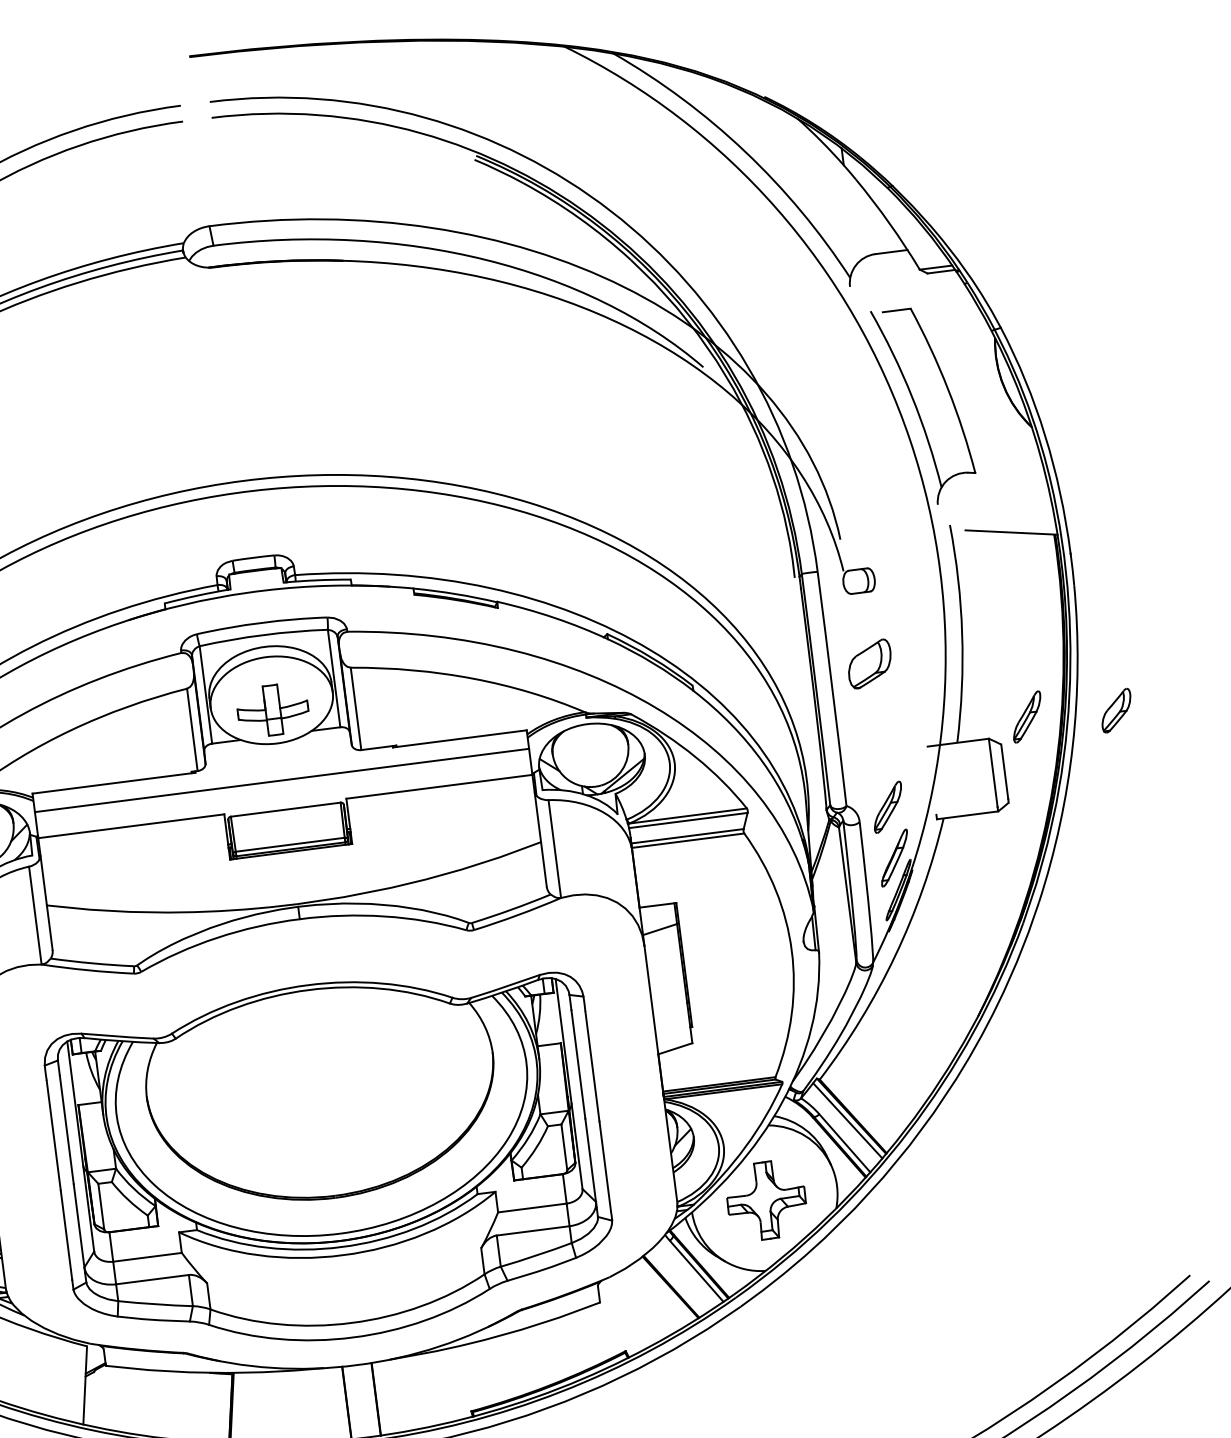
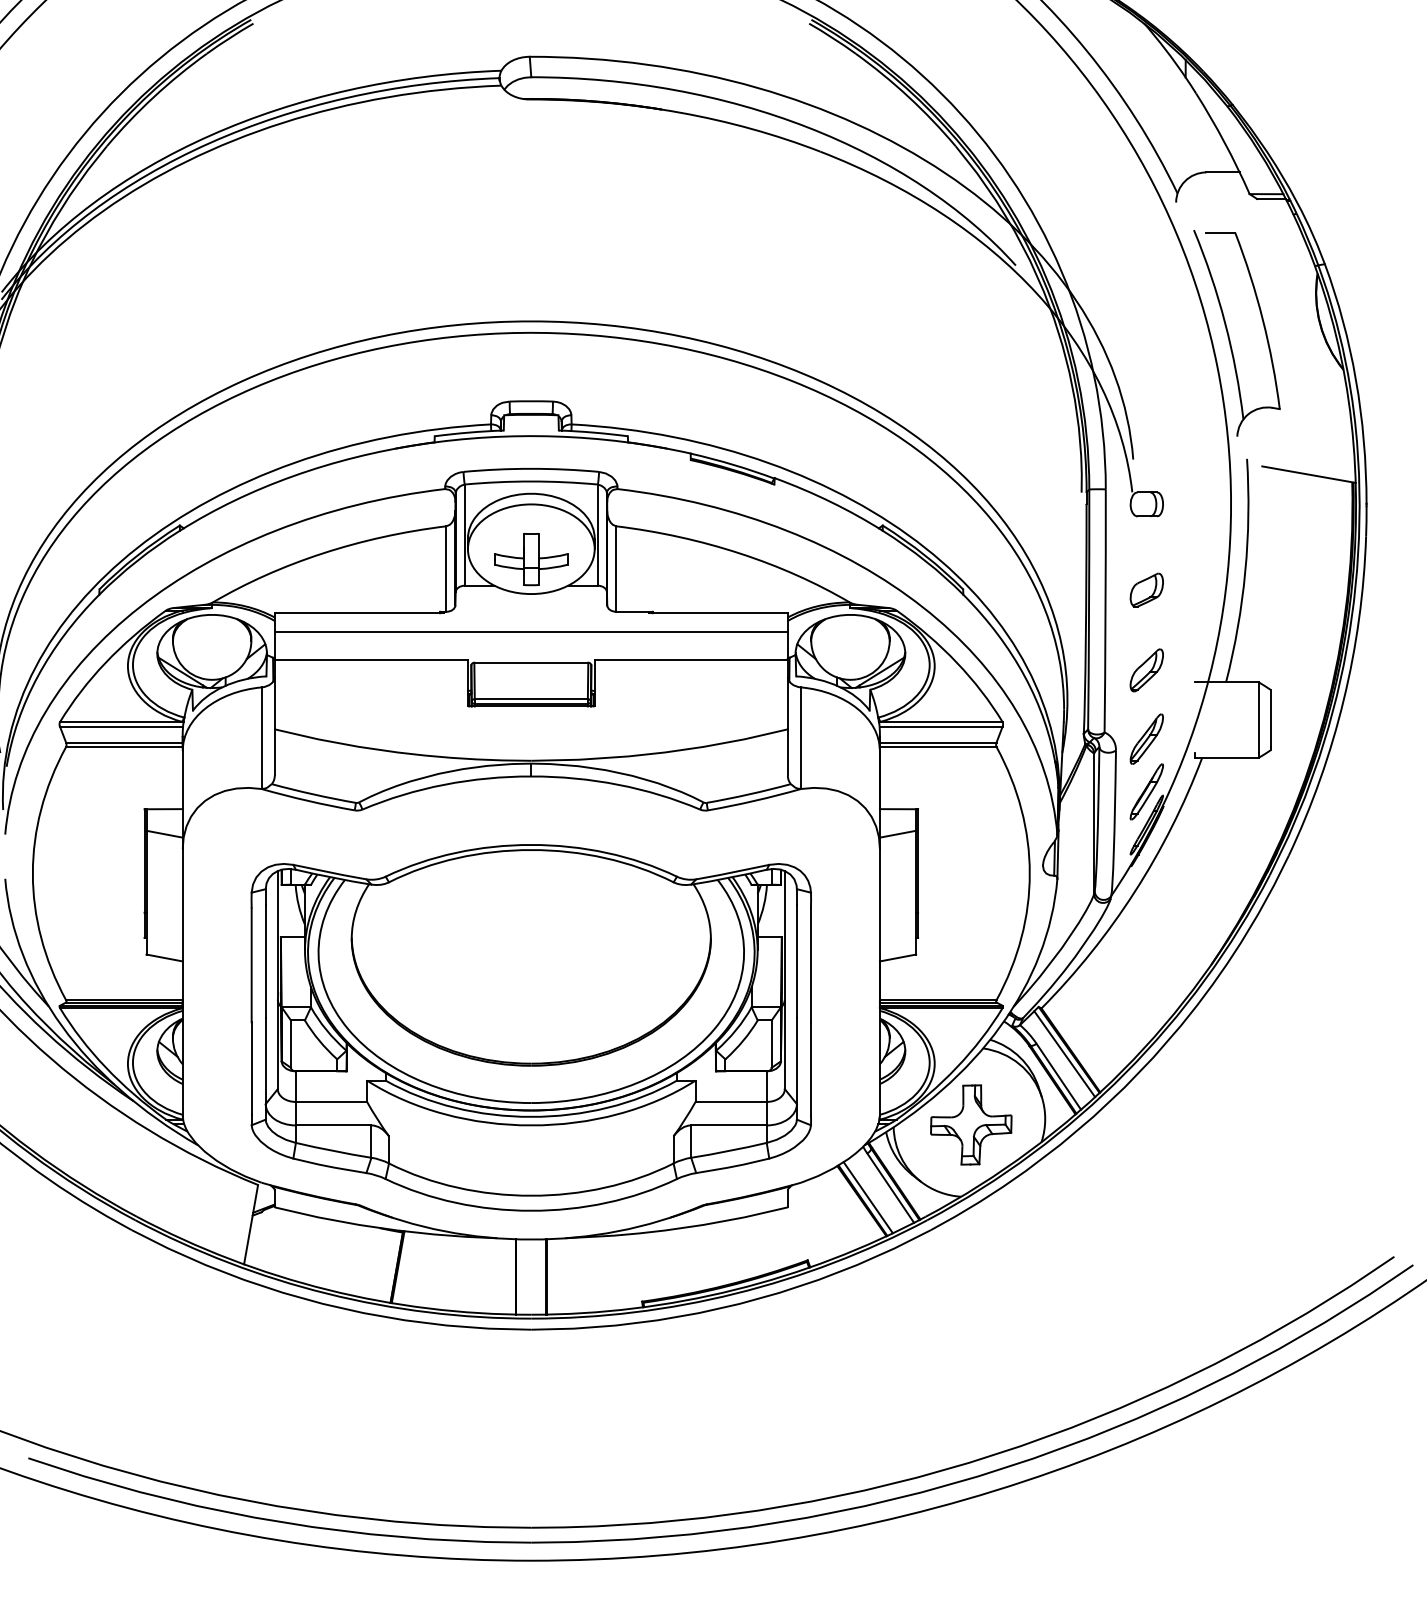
part: (869, 663) -> (1146, 589), size x0.71
part: (1116, 710) -> (1146, 670), moved
part: (1026, 716) -> (1300, 664), removed
line: (675, 1283) -> (867, 1197), added

